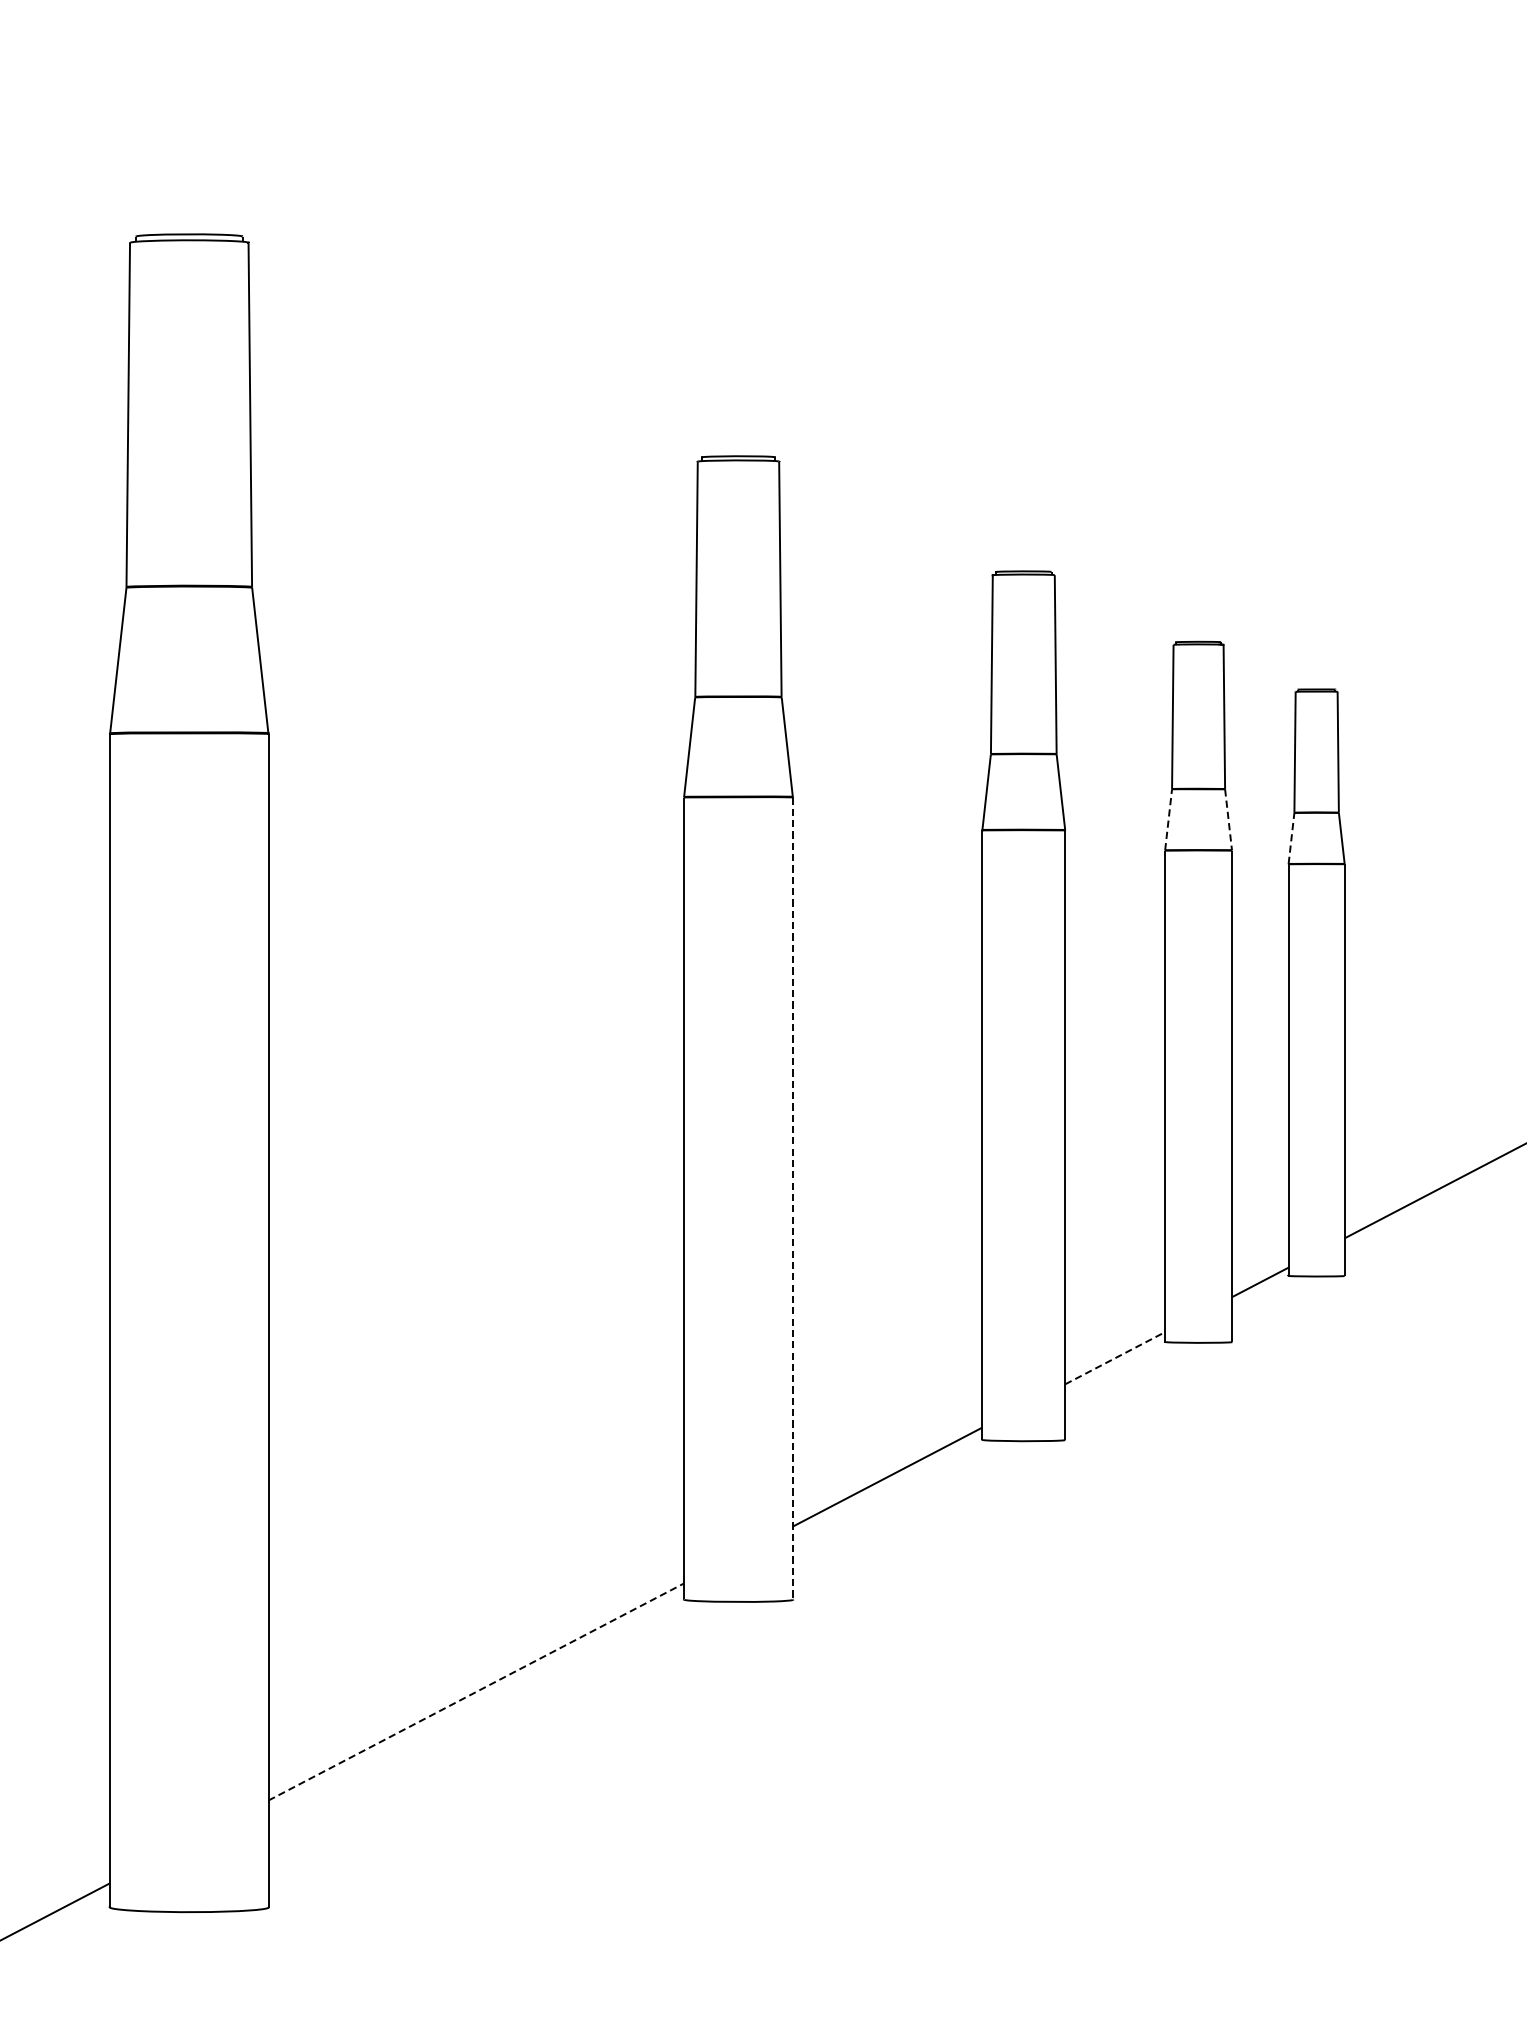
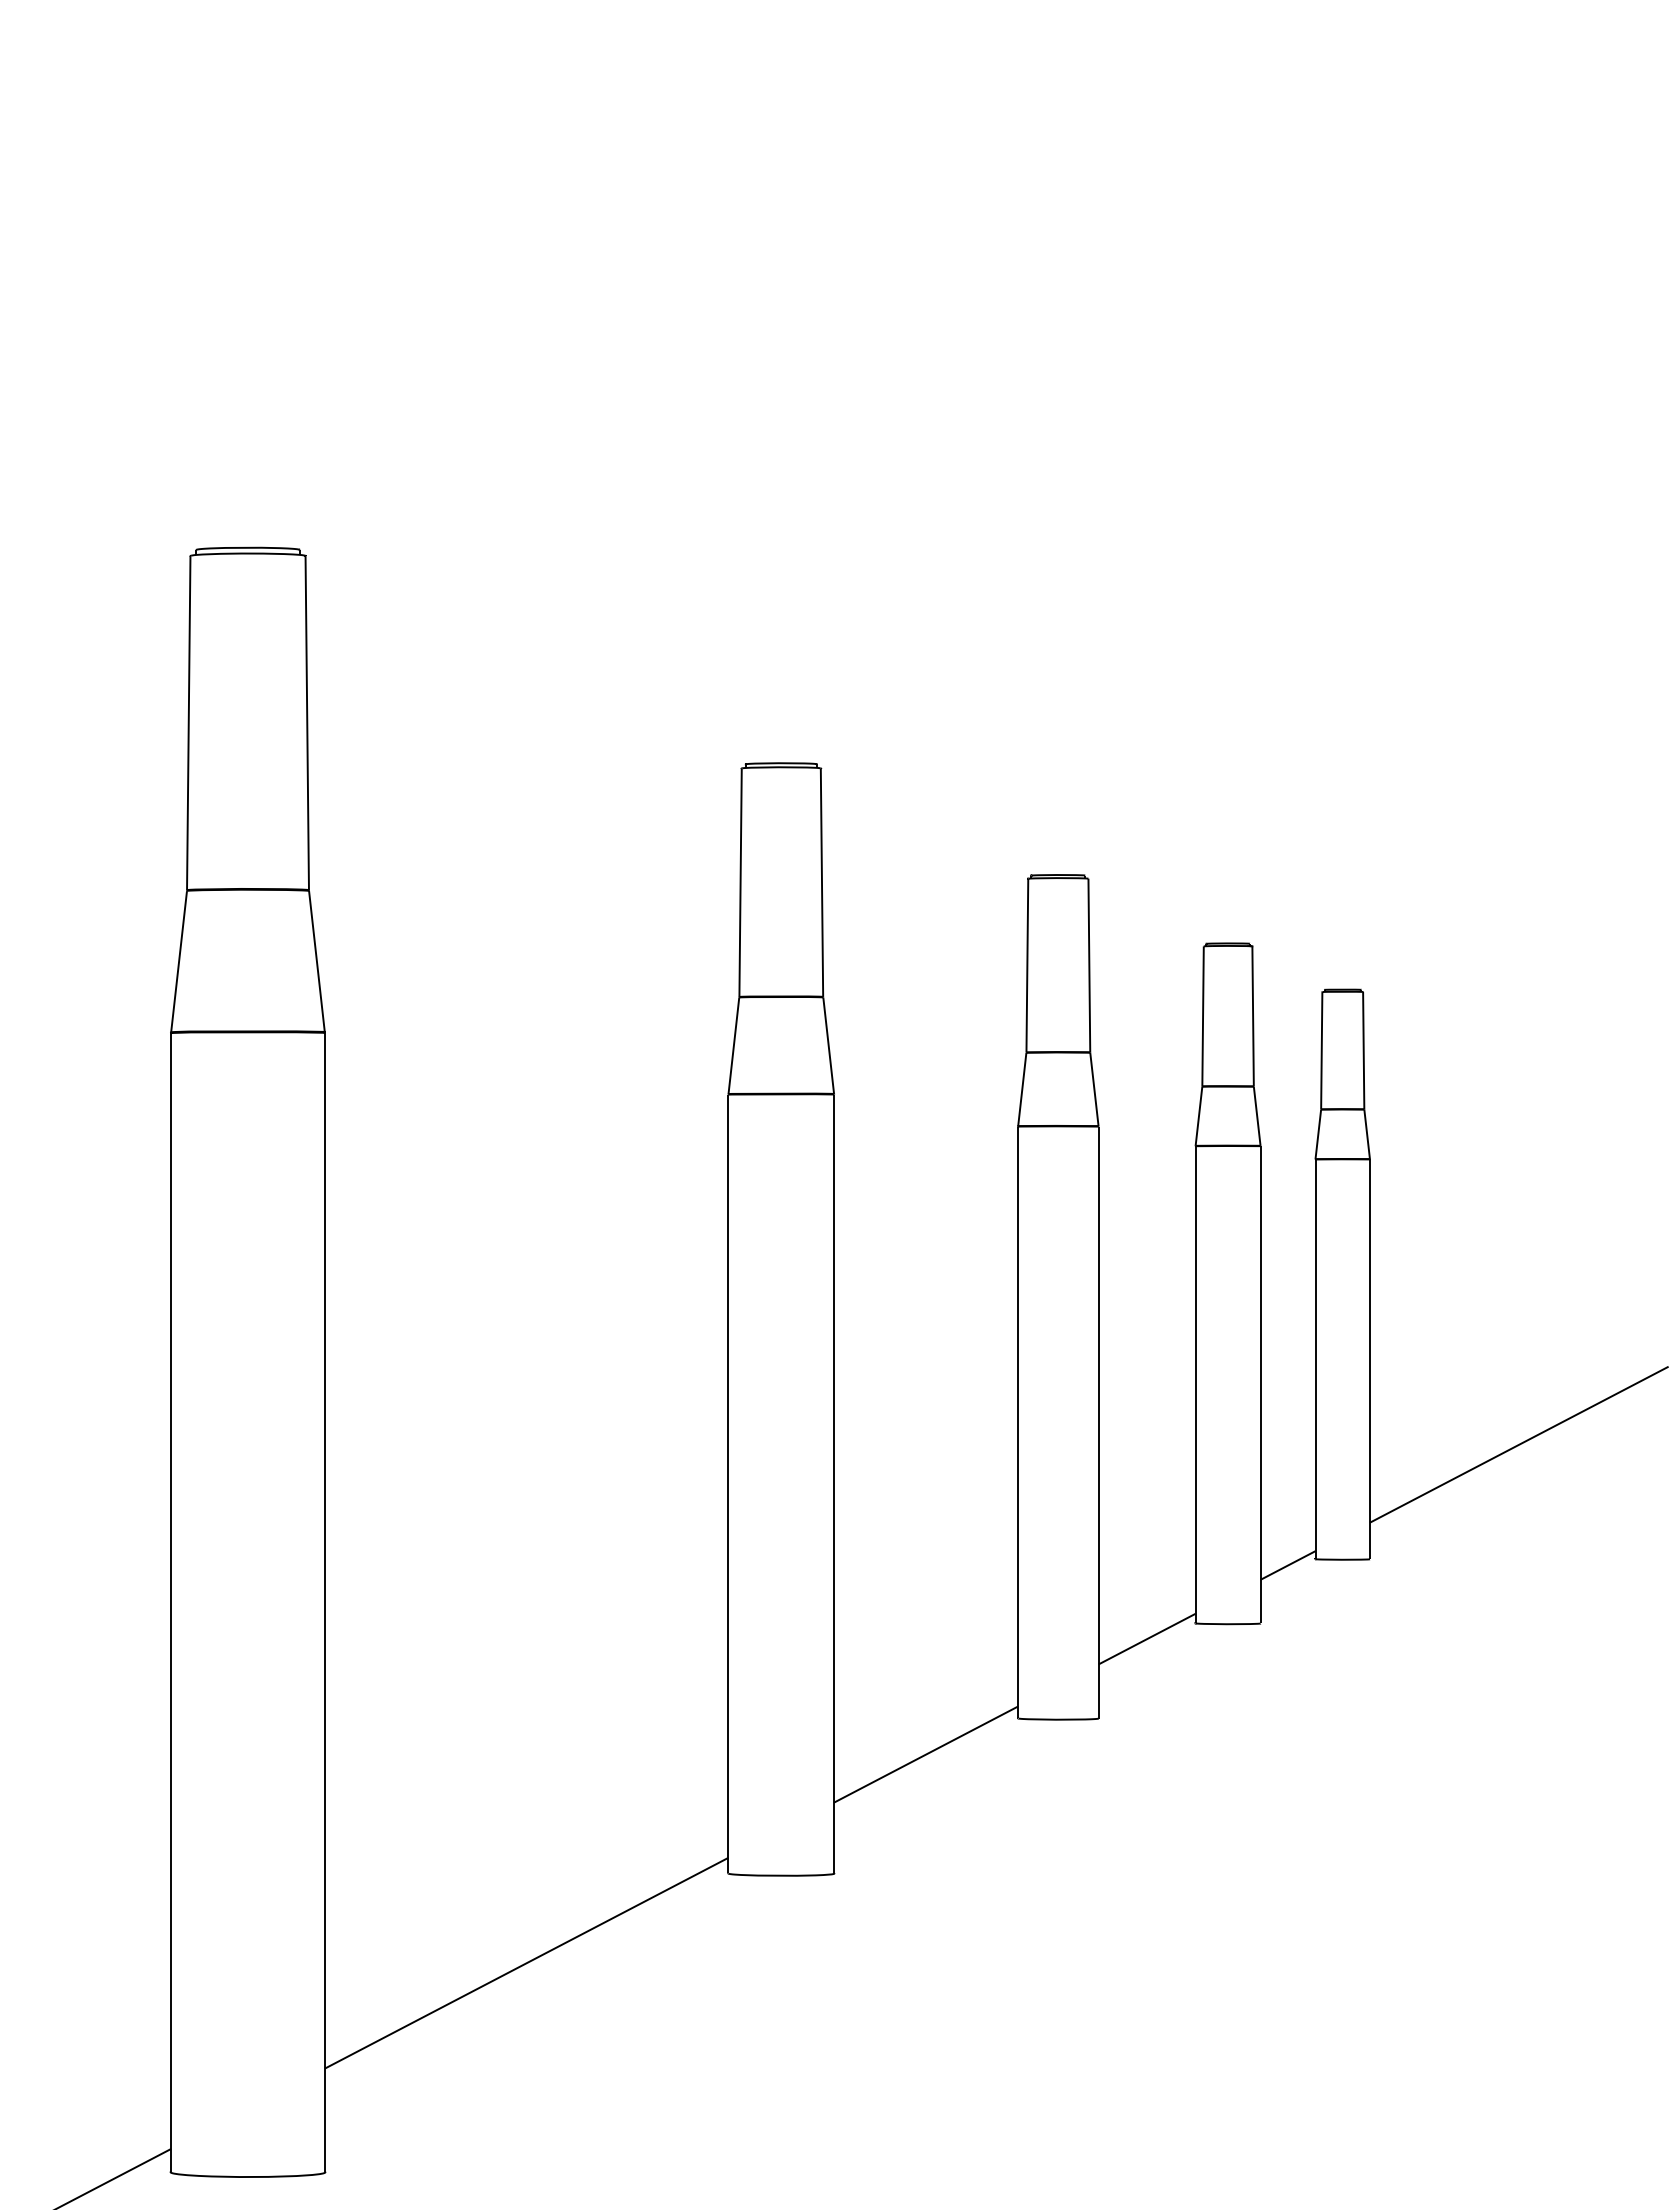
line: (1168, 820) -> (1198, 1116), dashed -> solid
line: (1228, 820) -> (1257, 1116), dashed -> solid
line: (1291, 838) -> (1318, 1134), dashed -> solid
line: (793, 1199) -> (834, 1484), dashed -> solid
line: (1115, 1358) -> (1147, 1639), dashed -> solid
line: (476, 1692) -> (526, 1963), dashed -> solid

